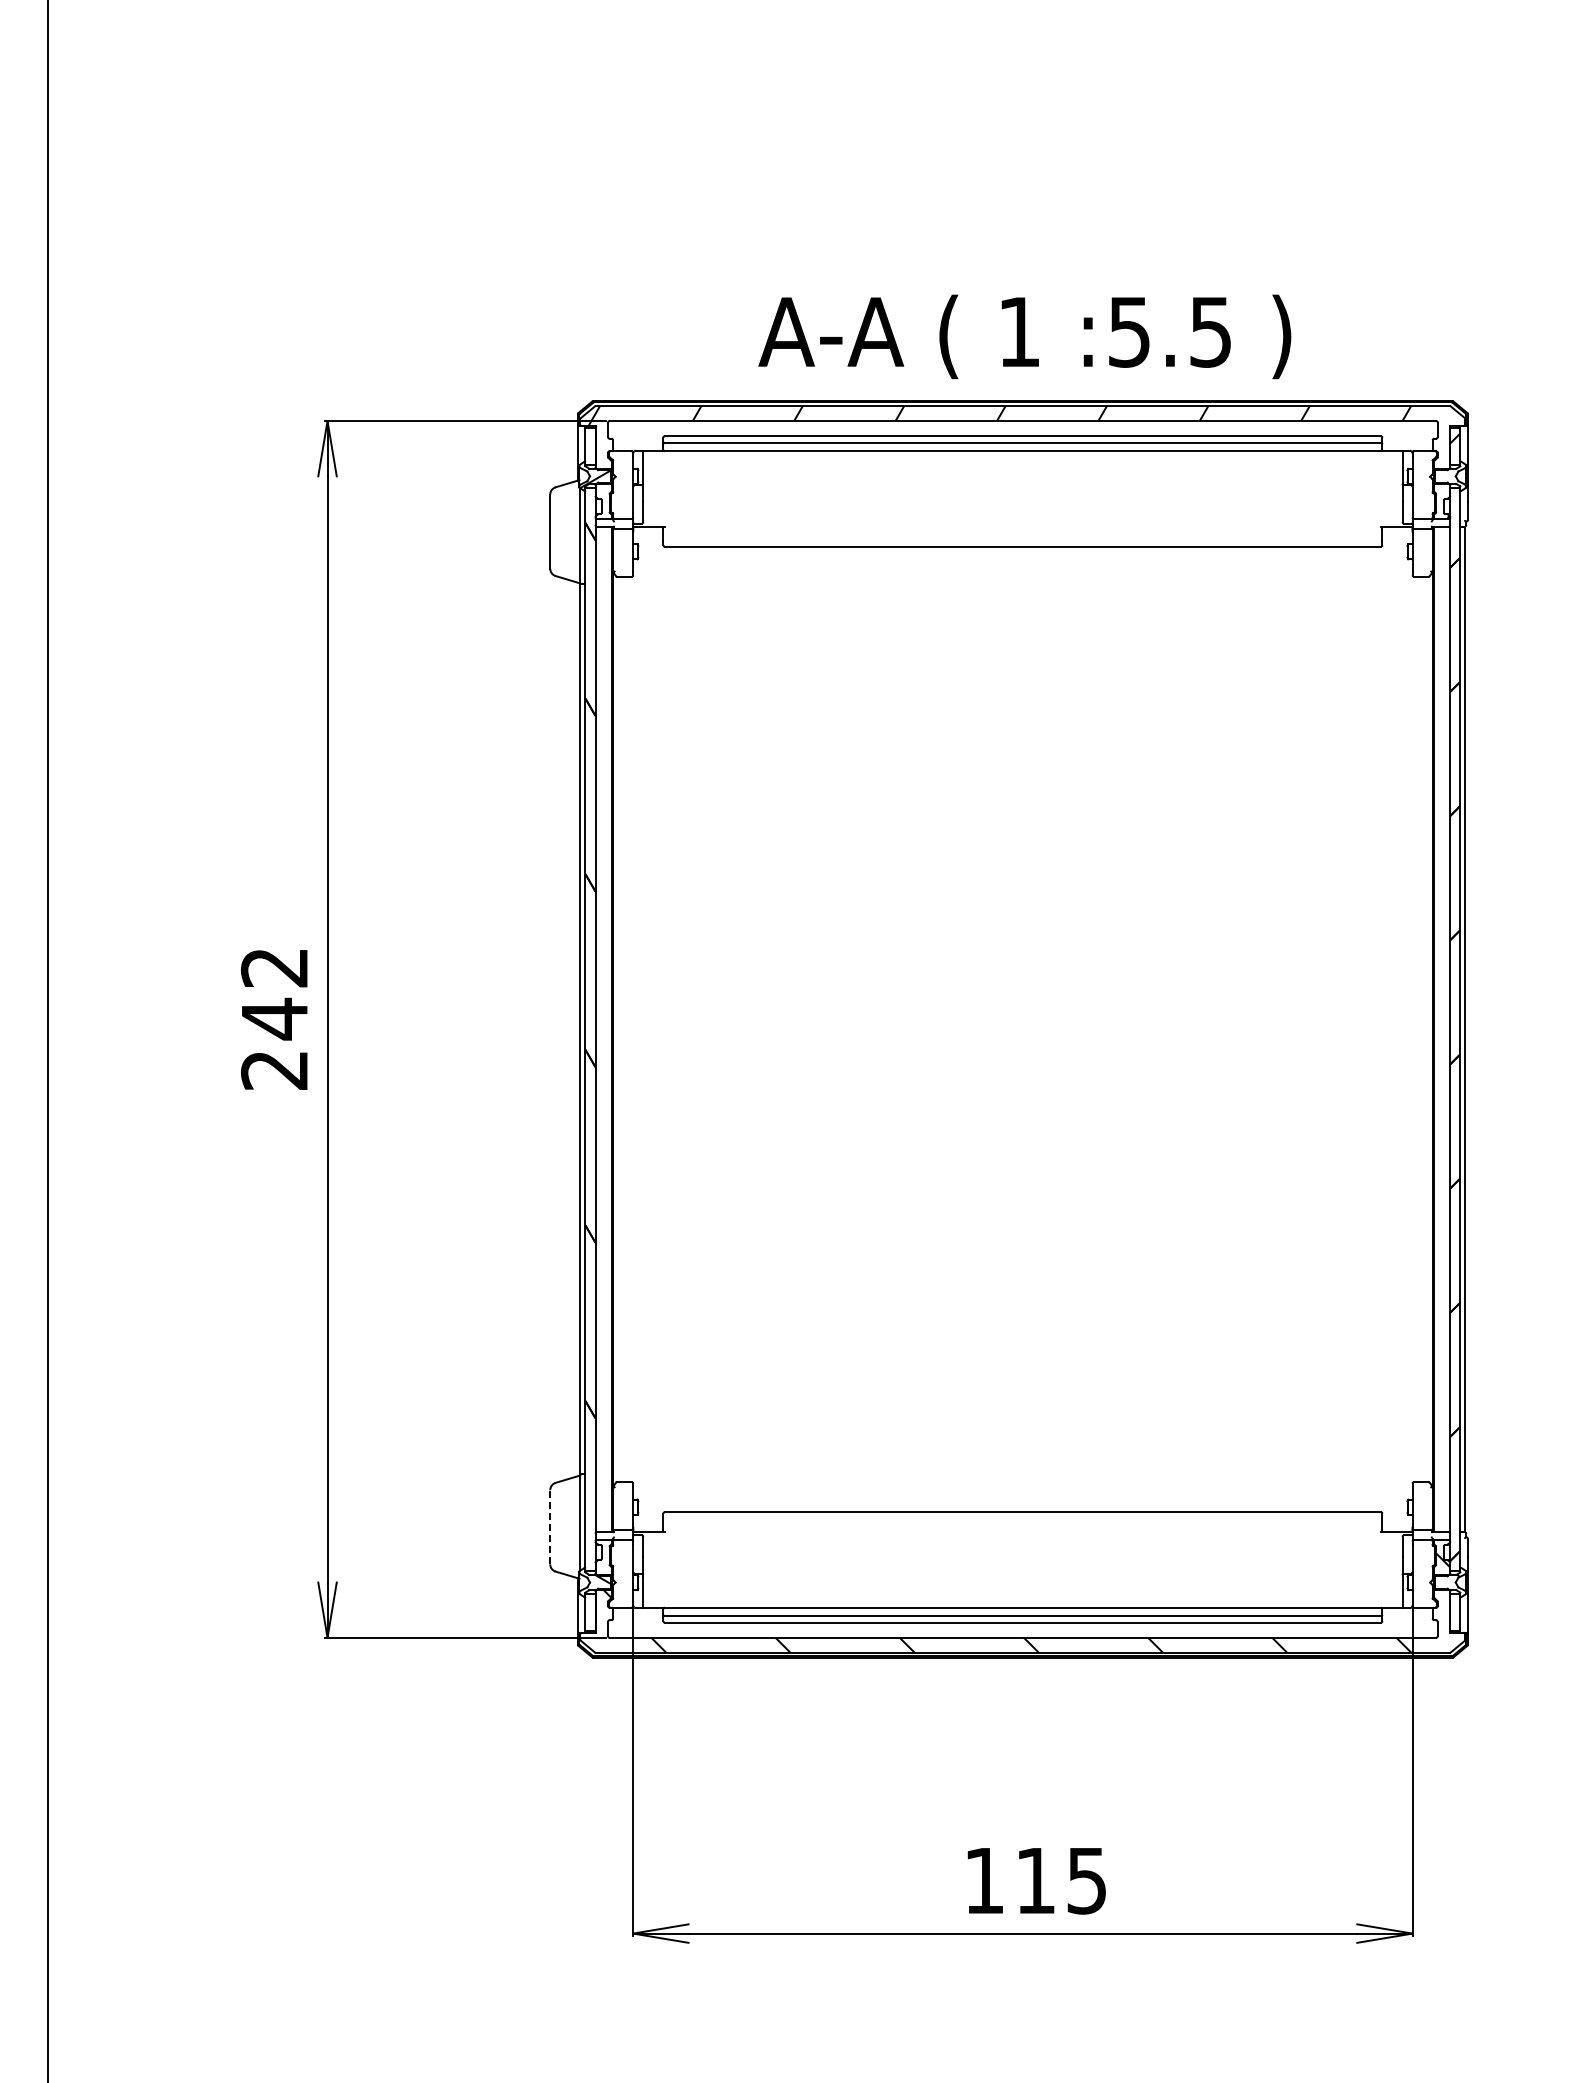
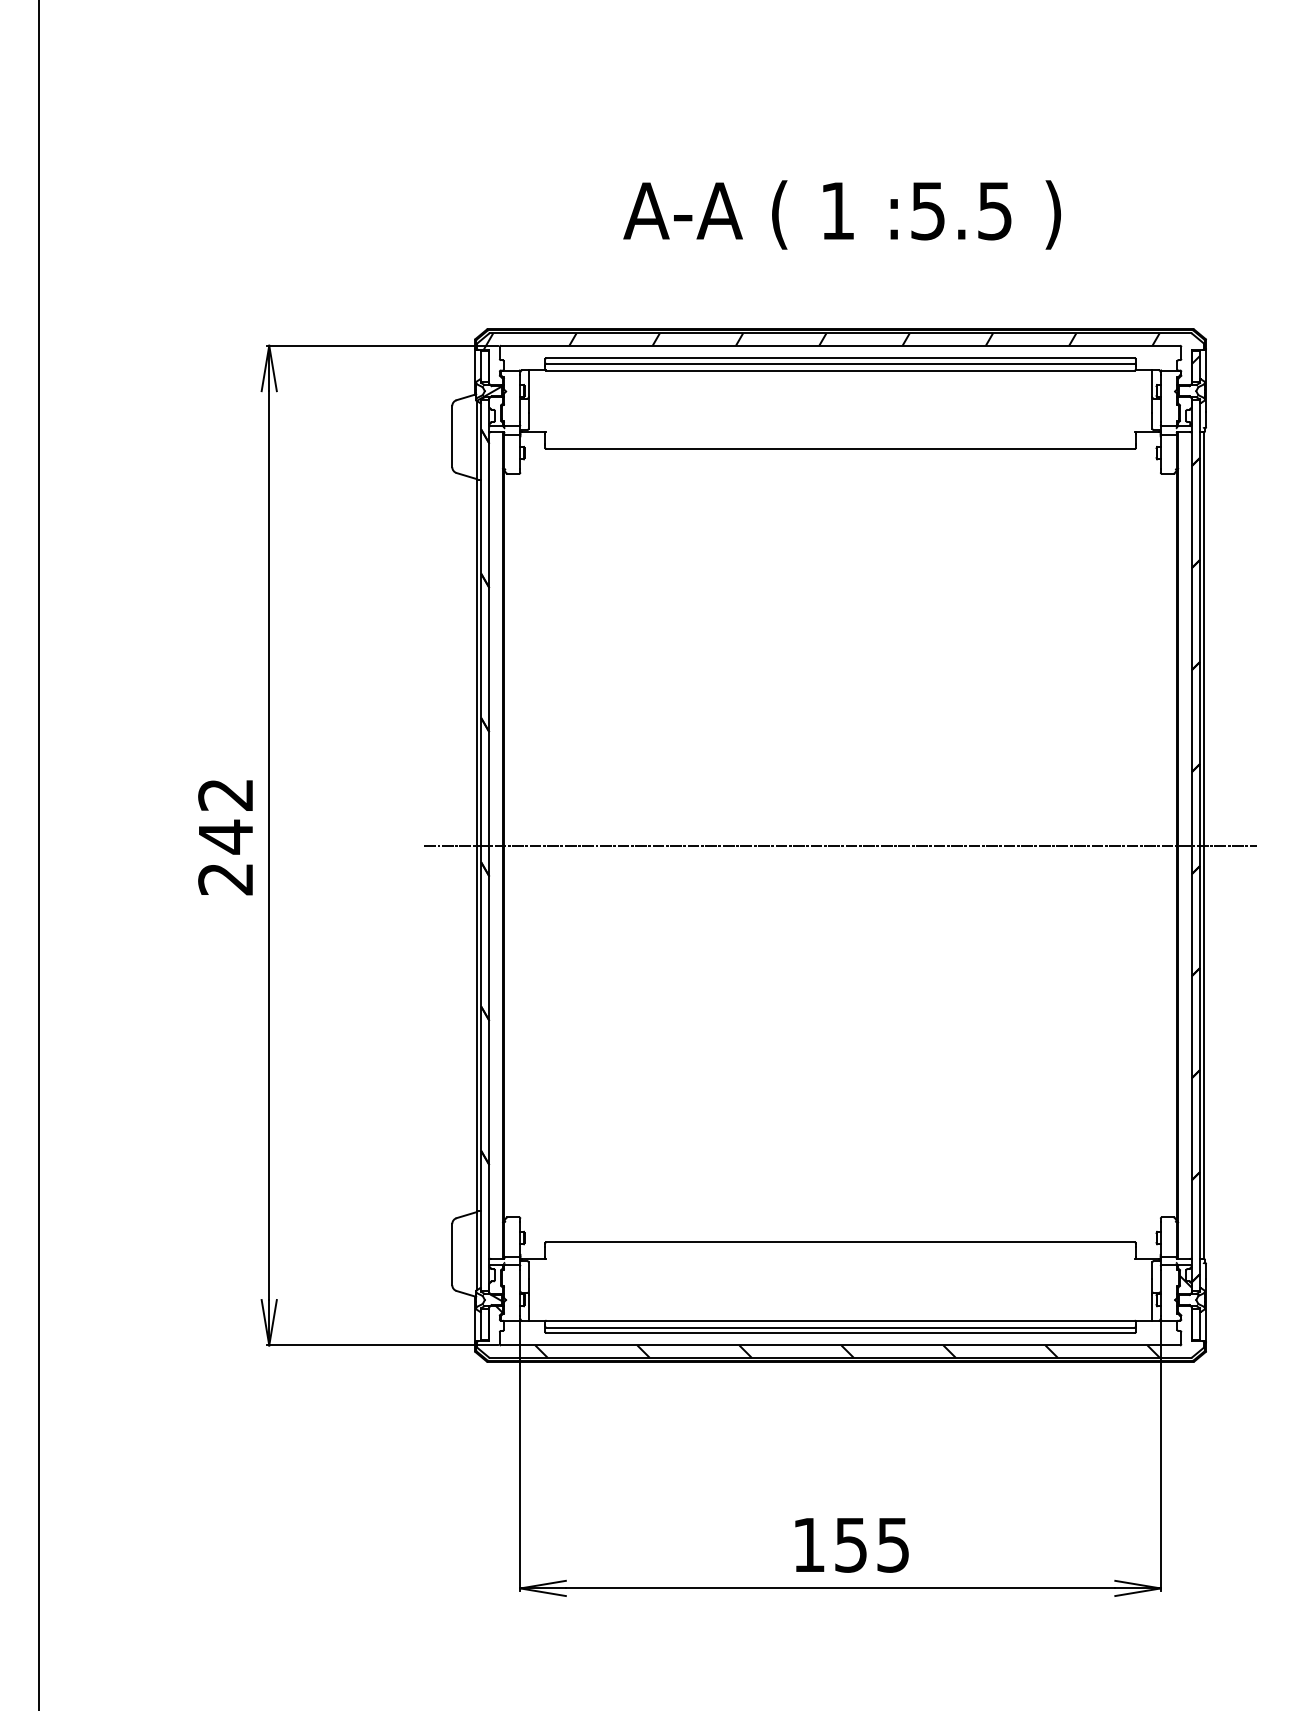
text: (1024, 336) -> (841, 214), moved
line: (1022, 1029) -> (840, 845), added
line: (550, 1526) -> (452, 1253), dashed -> solid
text: (1035, 1881) -> (850, 1545), 115 -> 155

